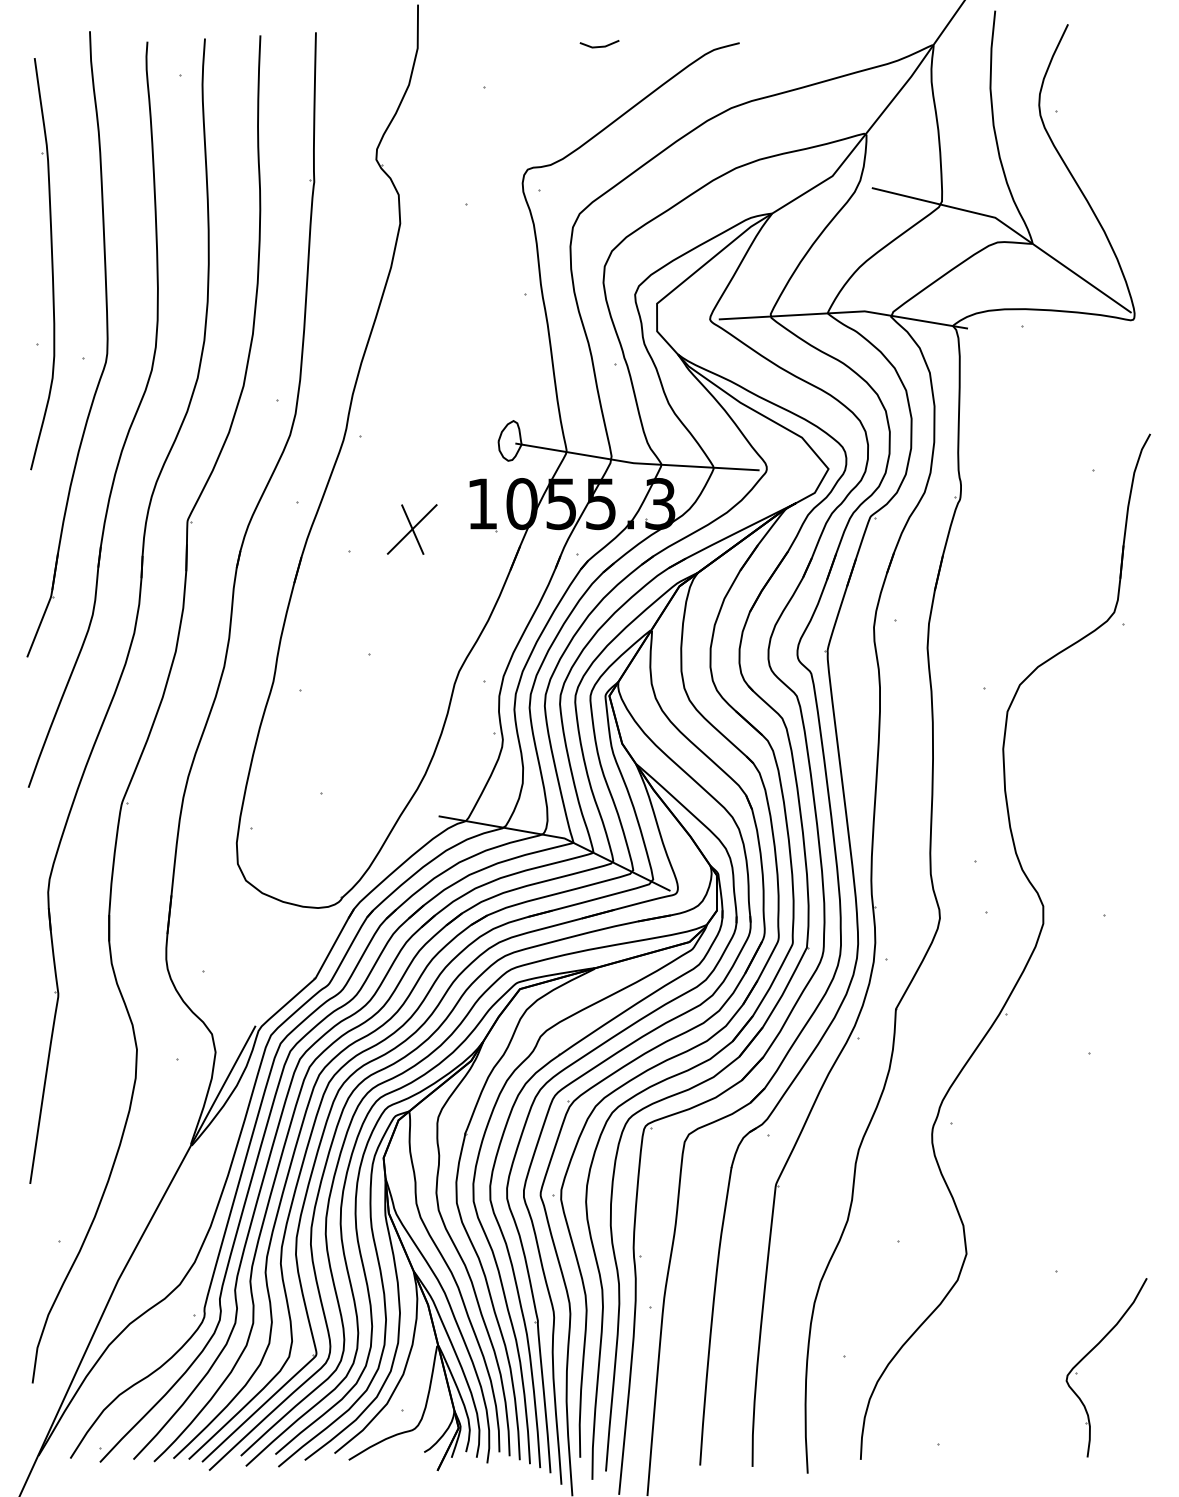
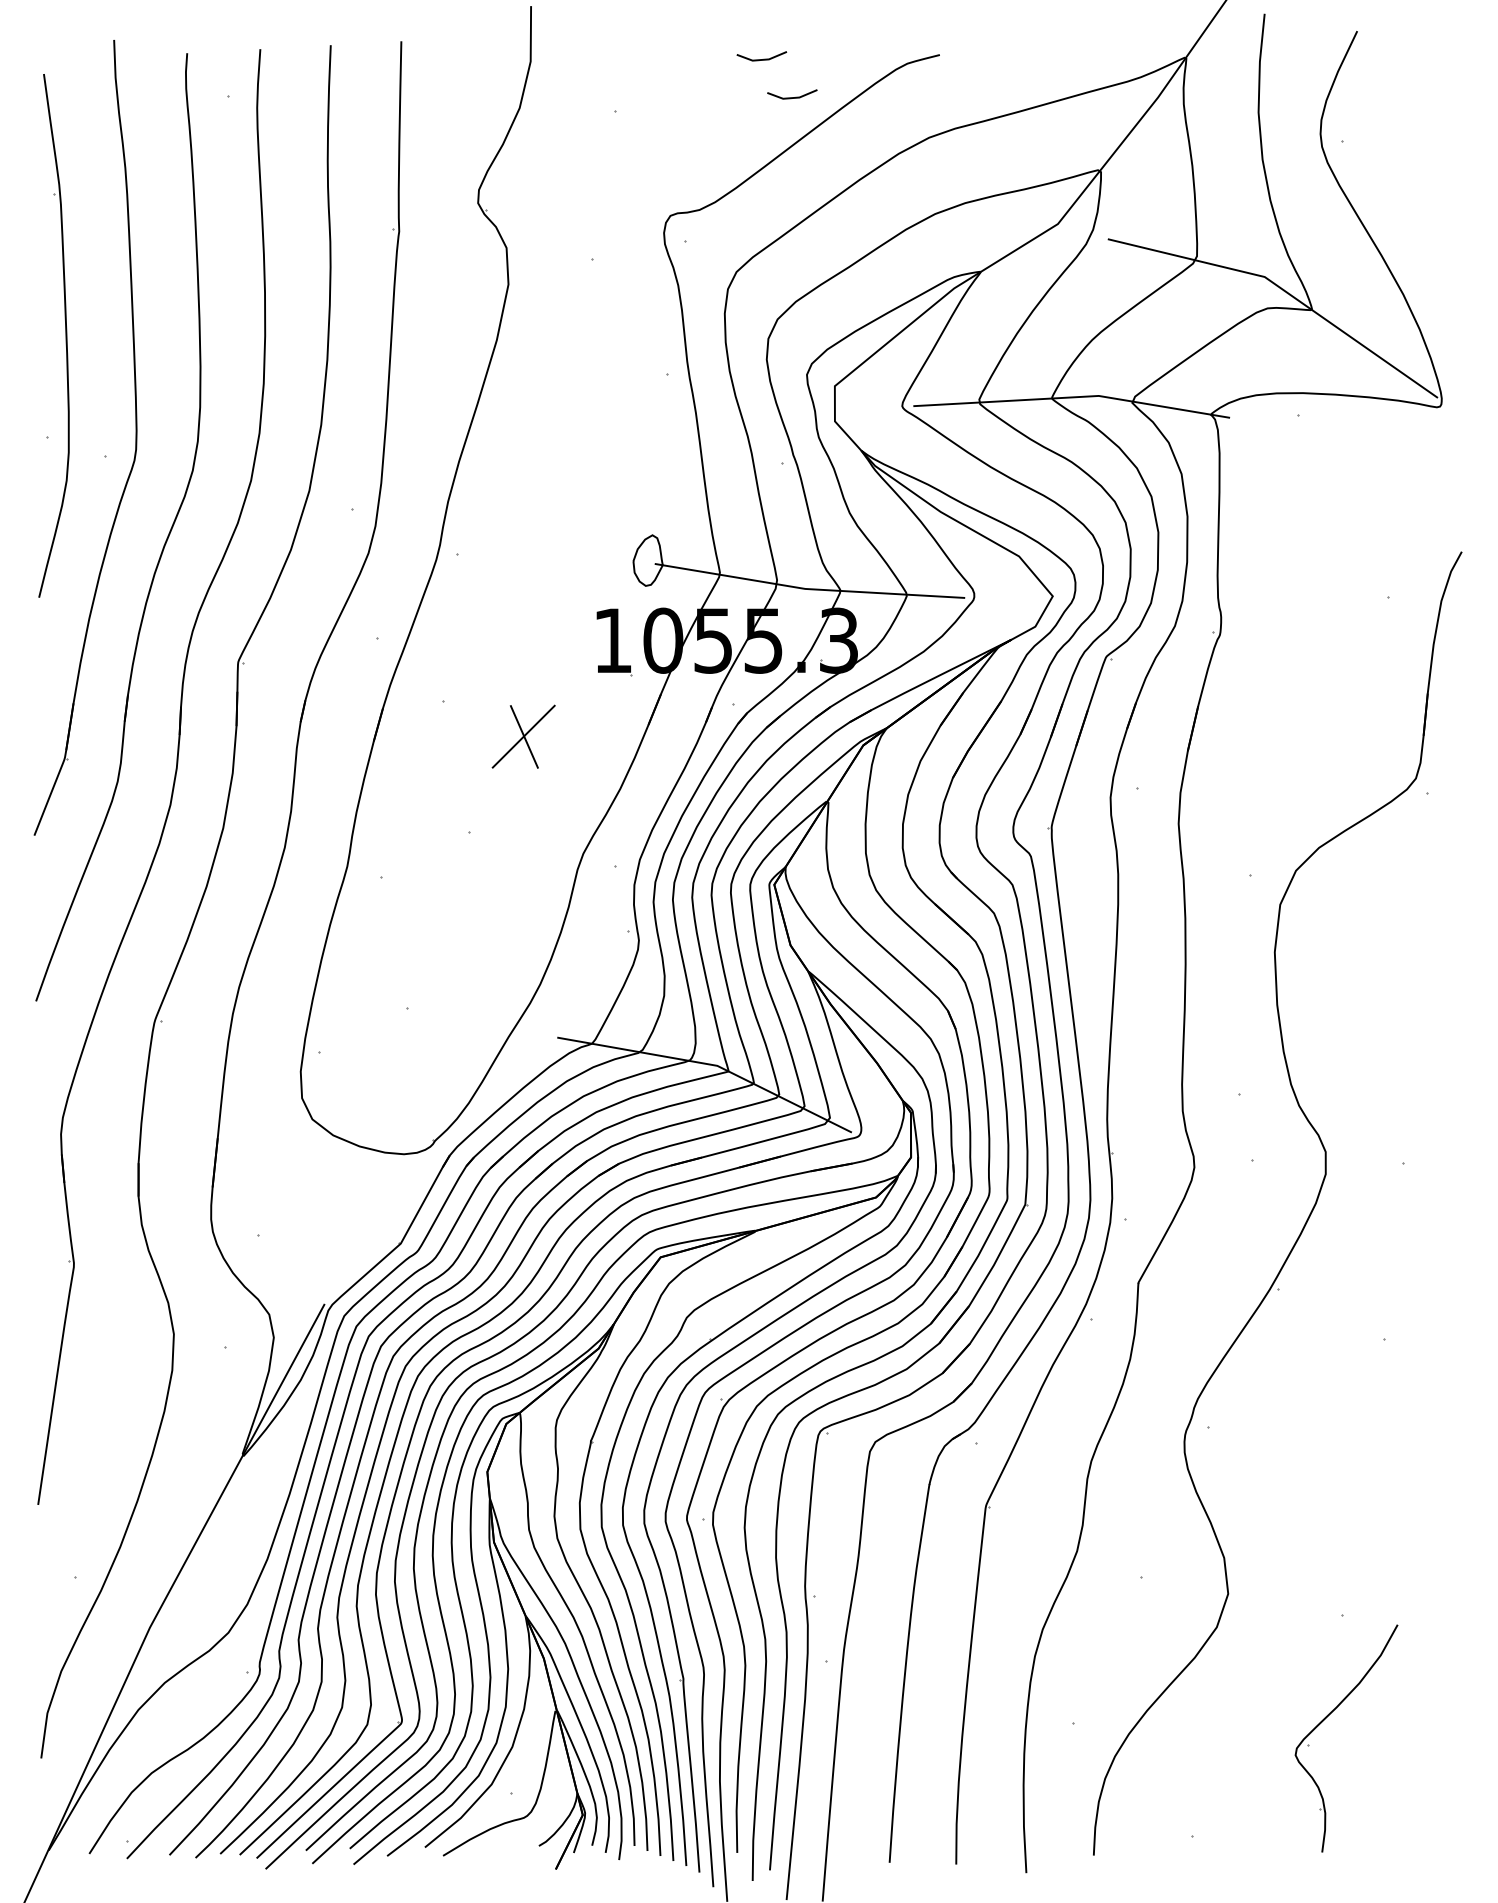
line: (623, 76) -> (792, 97), added
part: (411, 529) -> (522, 736), moved
part: (1091, 1351) -> (1327, 1717), moved

